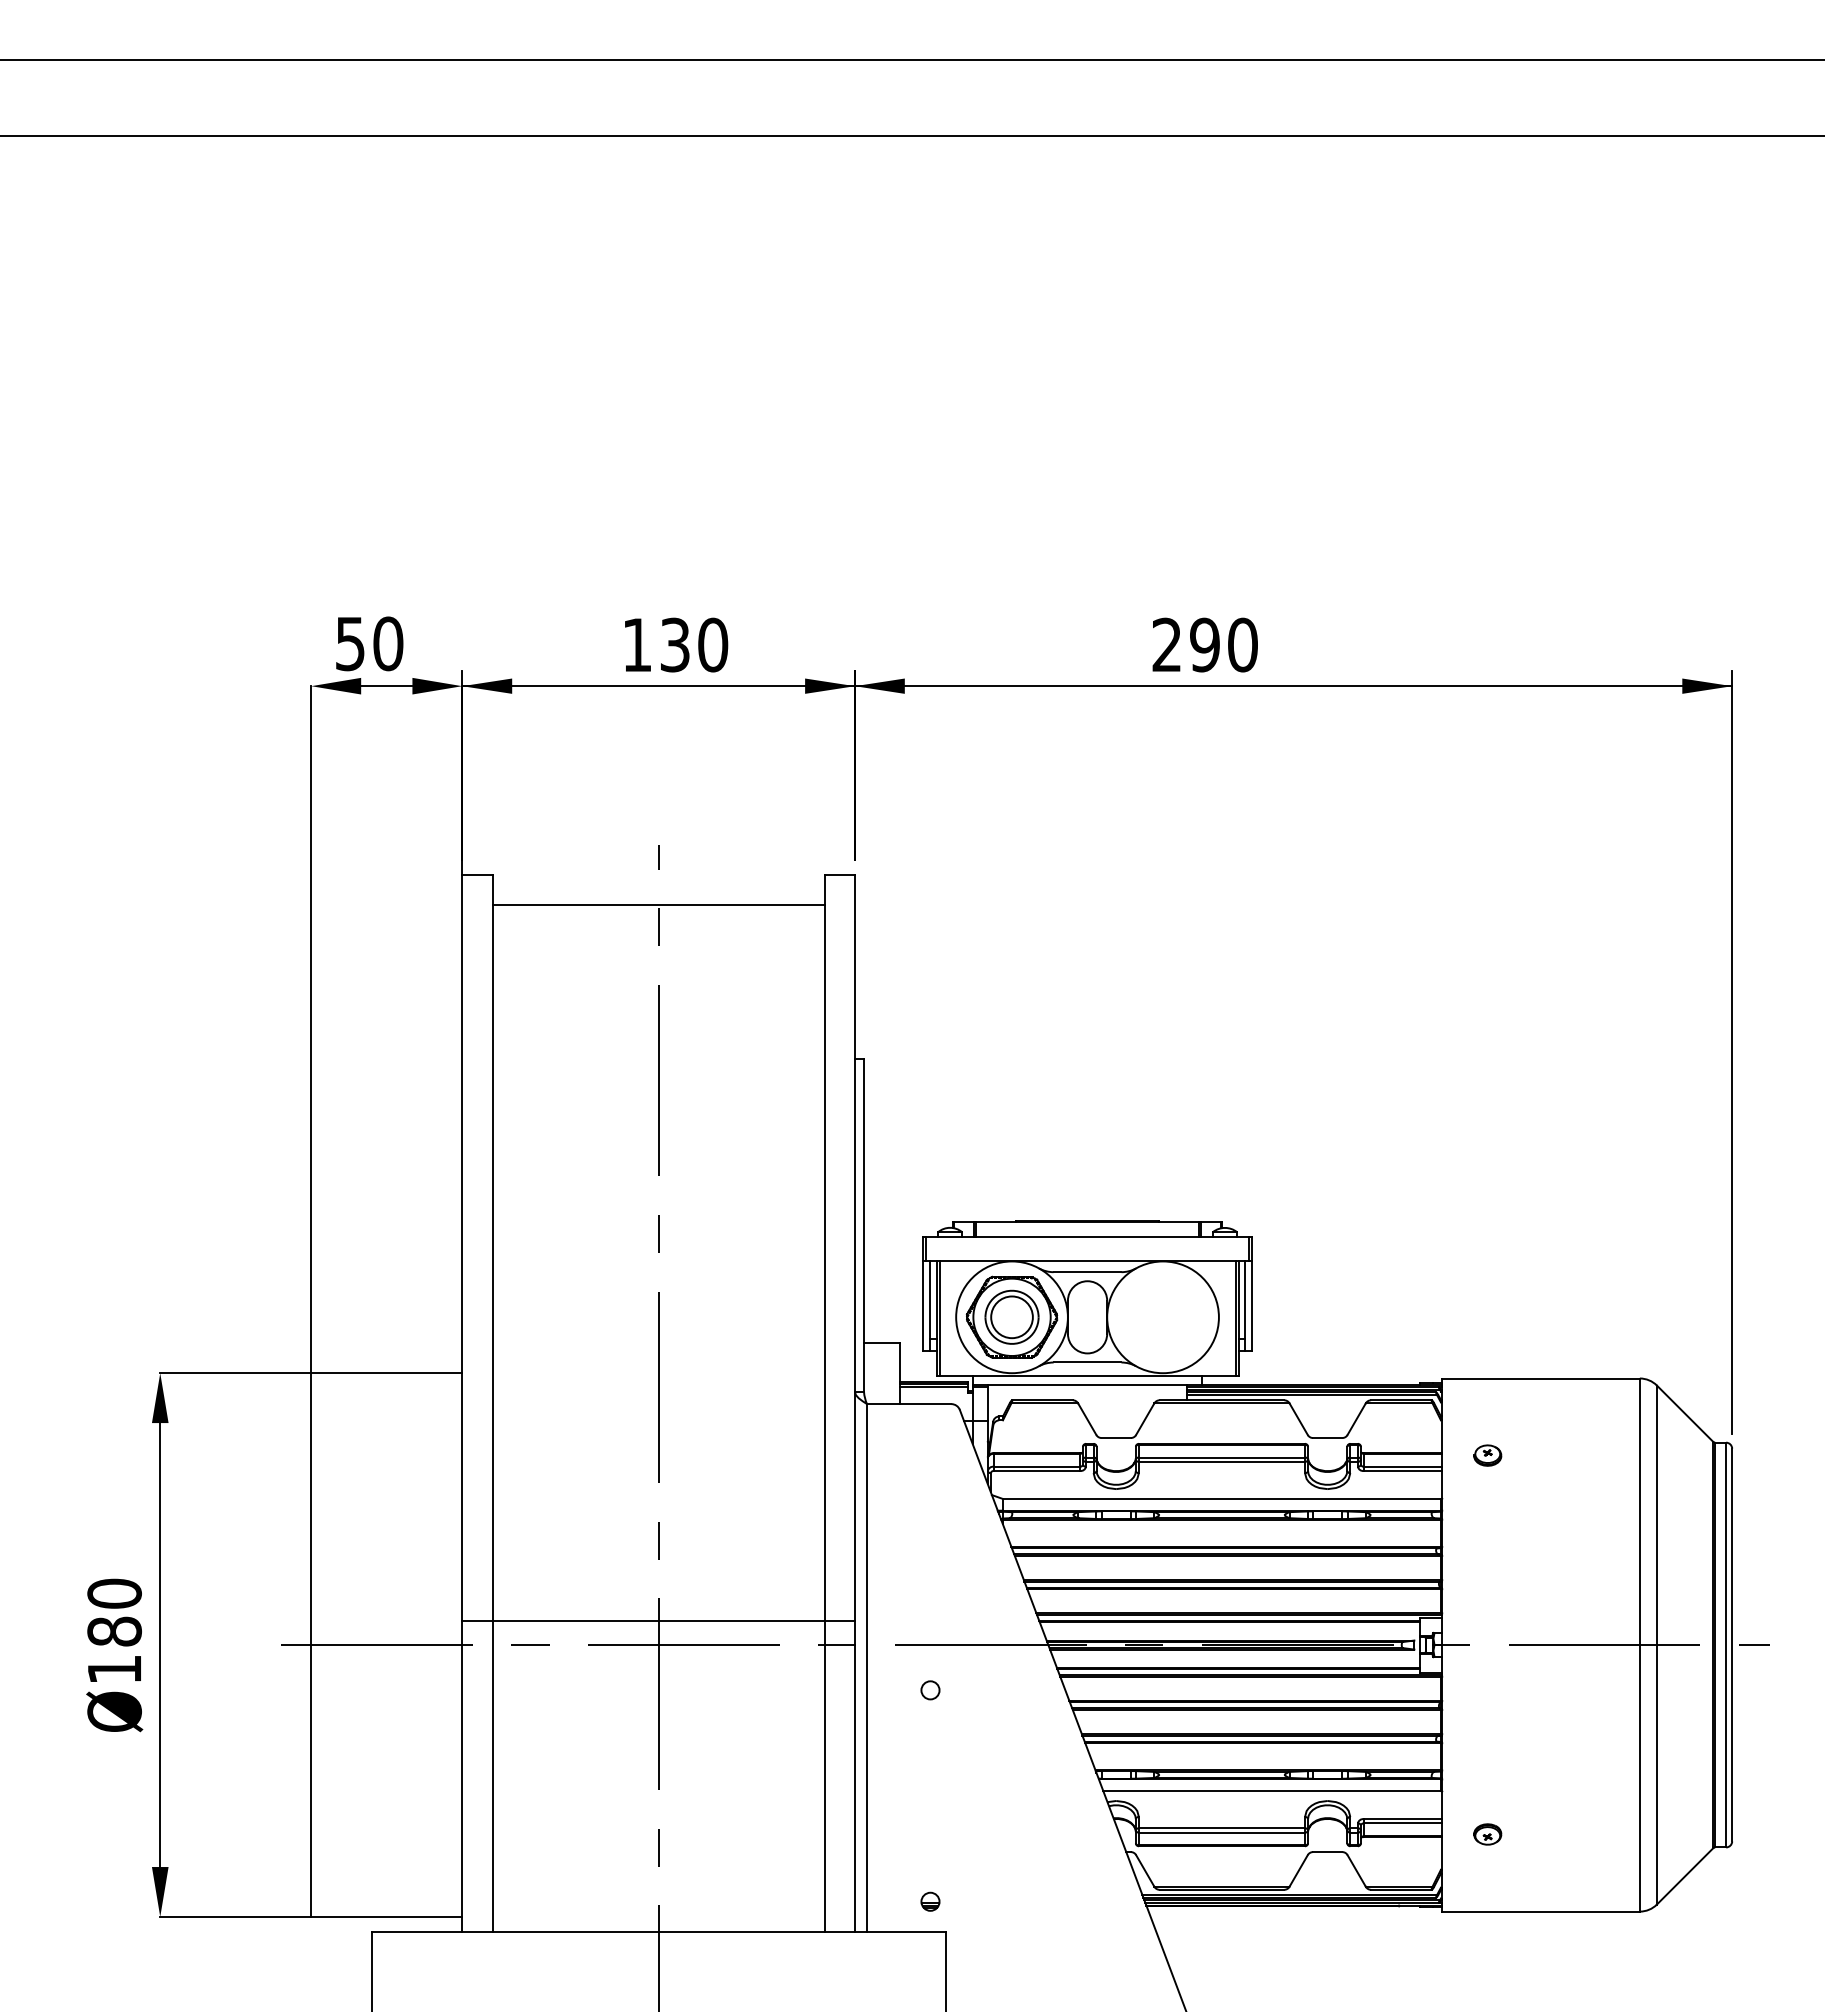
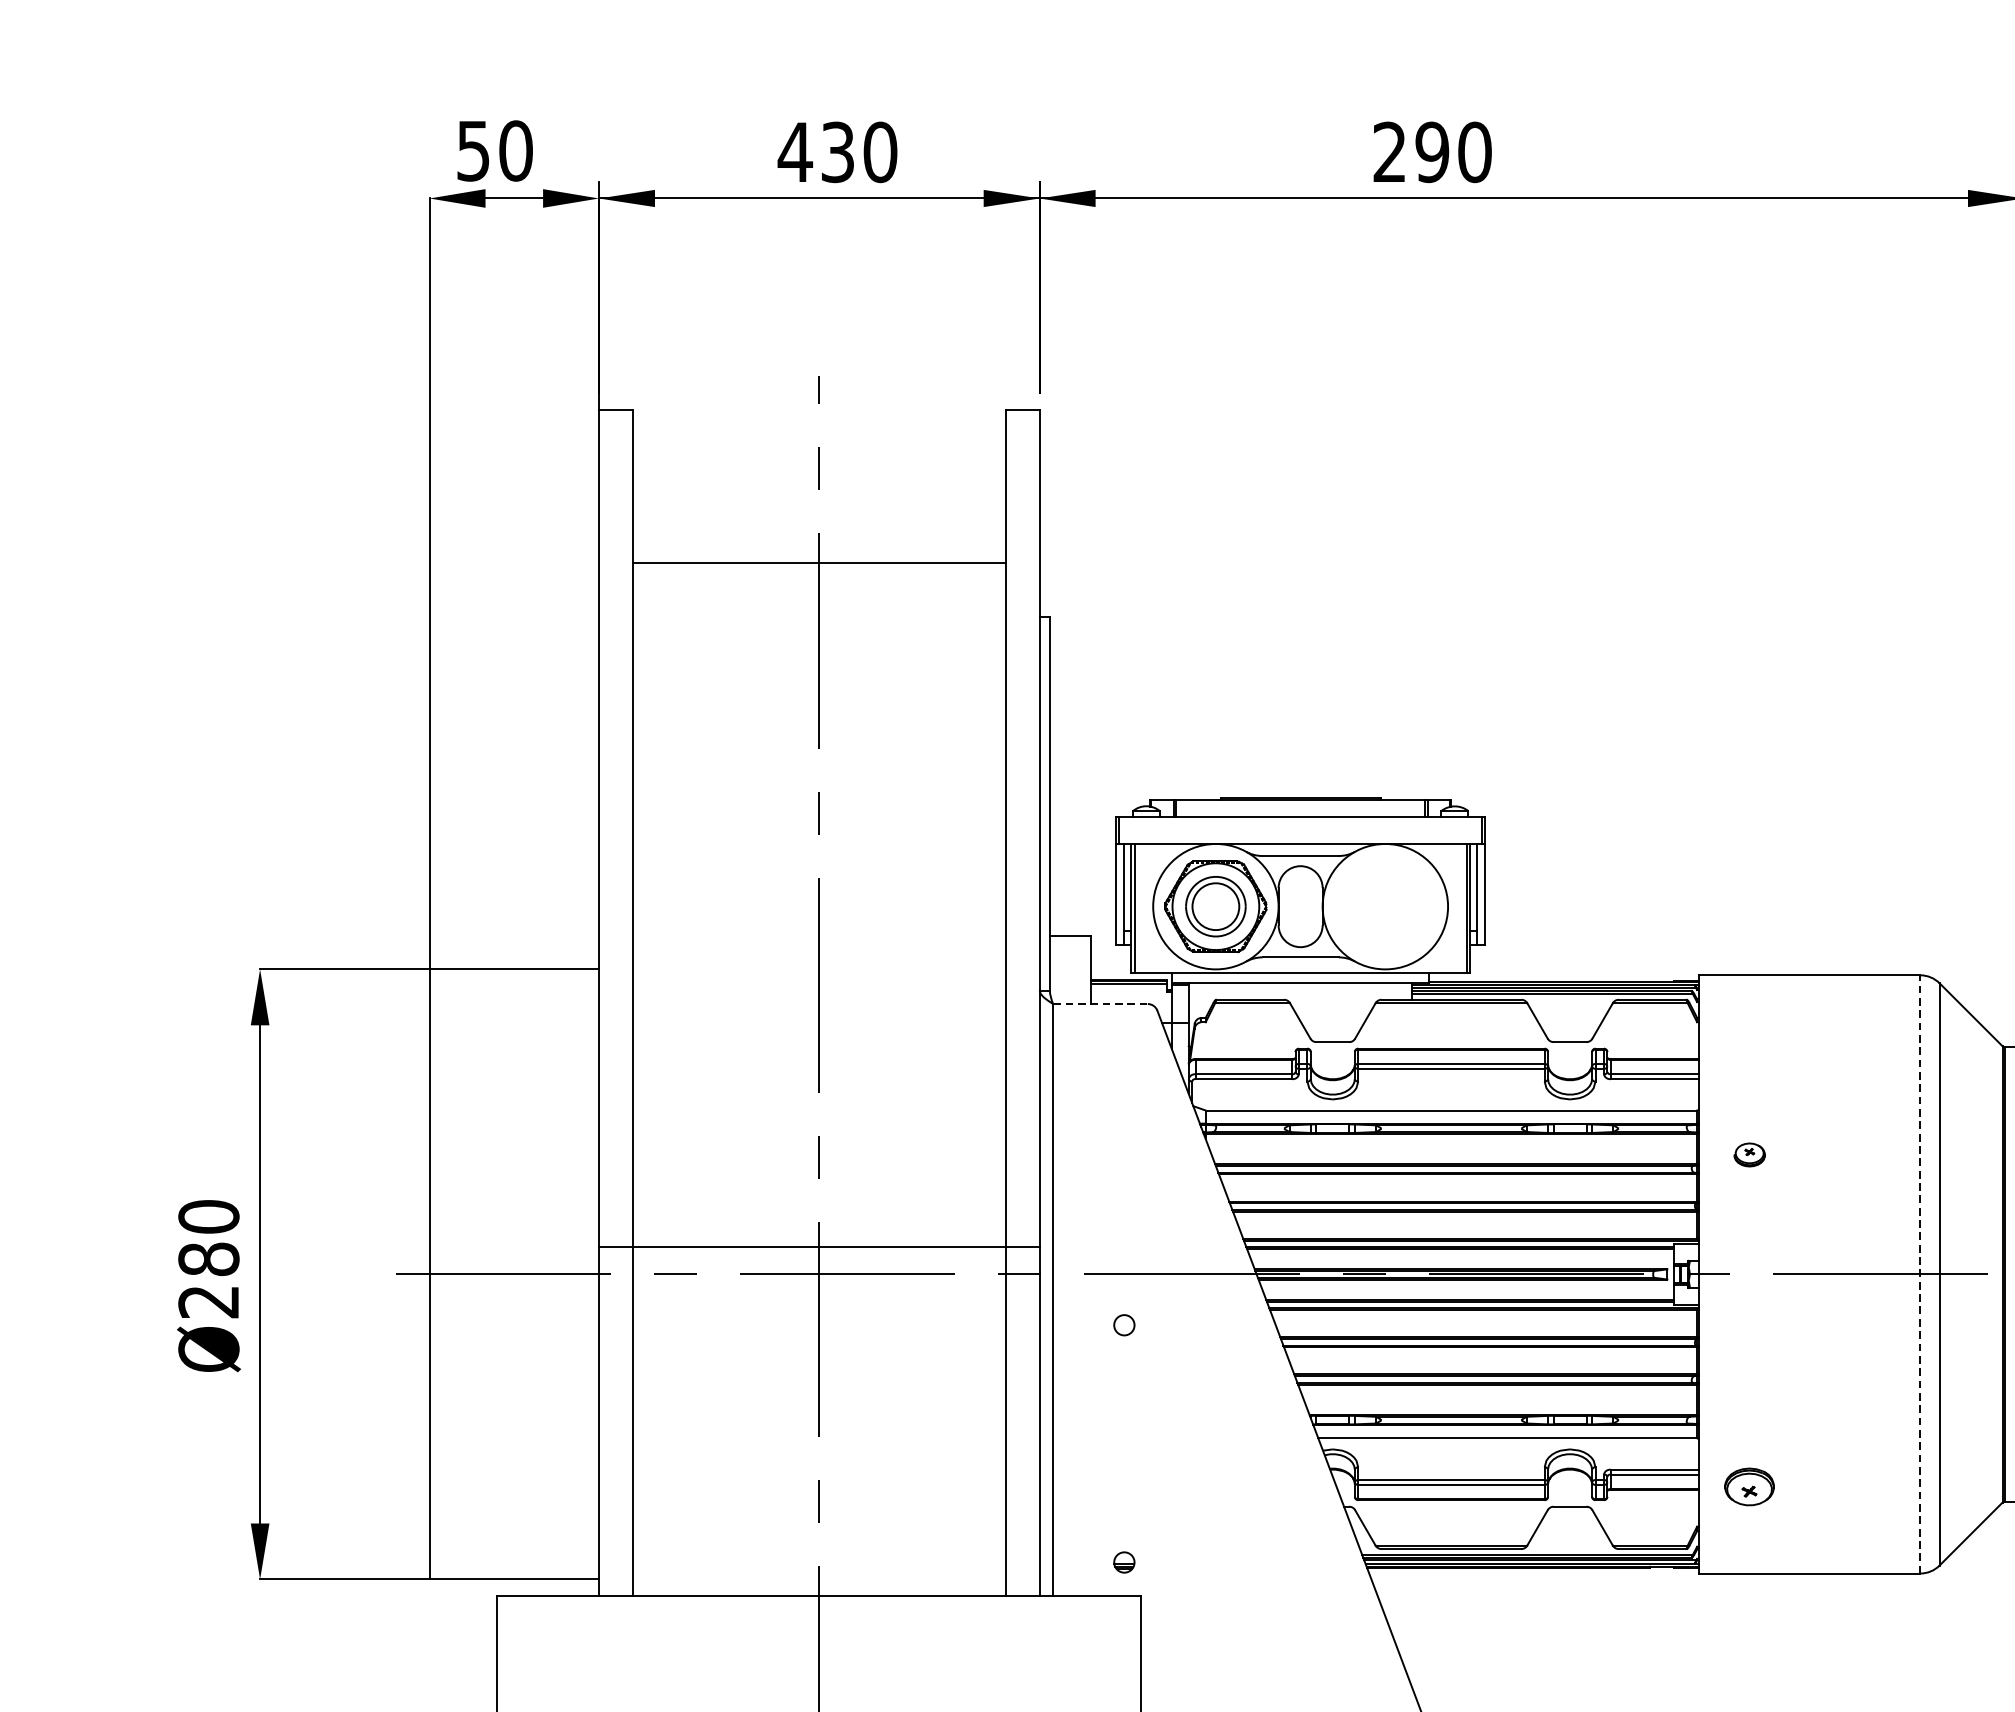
text: (636, 644) -> (794, 151), 130 -> 430
line: (658, 905) -> (819, 563), moved
line: (909, 1404) -> (1100, 1004), solid -> dashed
part: (1487, 1455) -> (1749, 1154), moved
line: (1639, 1645) -> (1919, 1274), solid -> dashed
text: (113, 1670) -> (207, 1302), Ø180 -> Ø280
part: (1487, 1834) -> (1749, 1487), size x1.6

